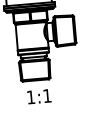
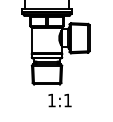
text: (38, 96) -> (59, 100), moved

